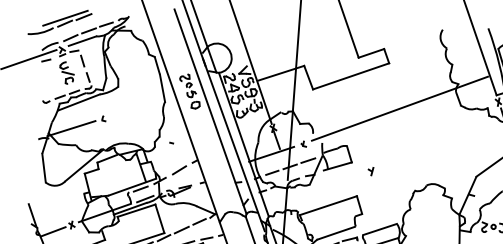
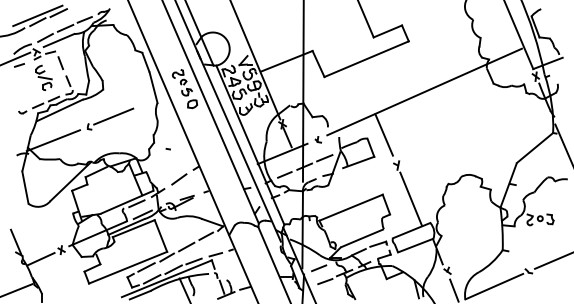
line: (125, 111) -> (113, 116), added
line: (361, 143) -> (383, 134), added
line: (381, 201) -> (410, 198), added

